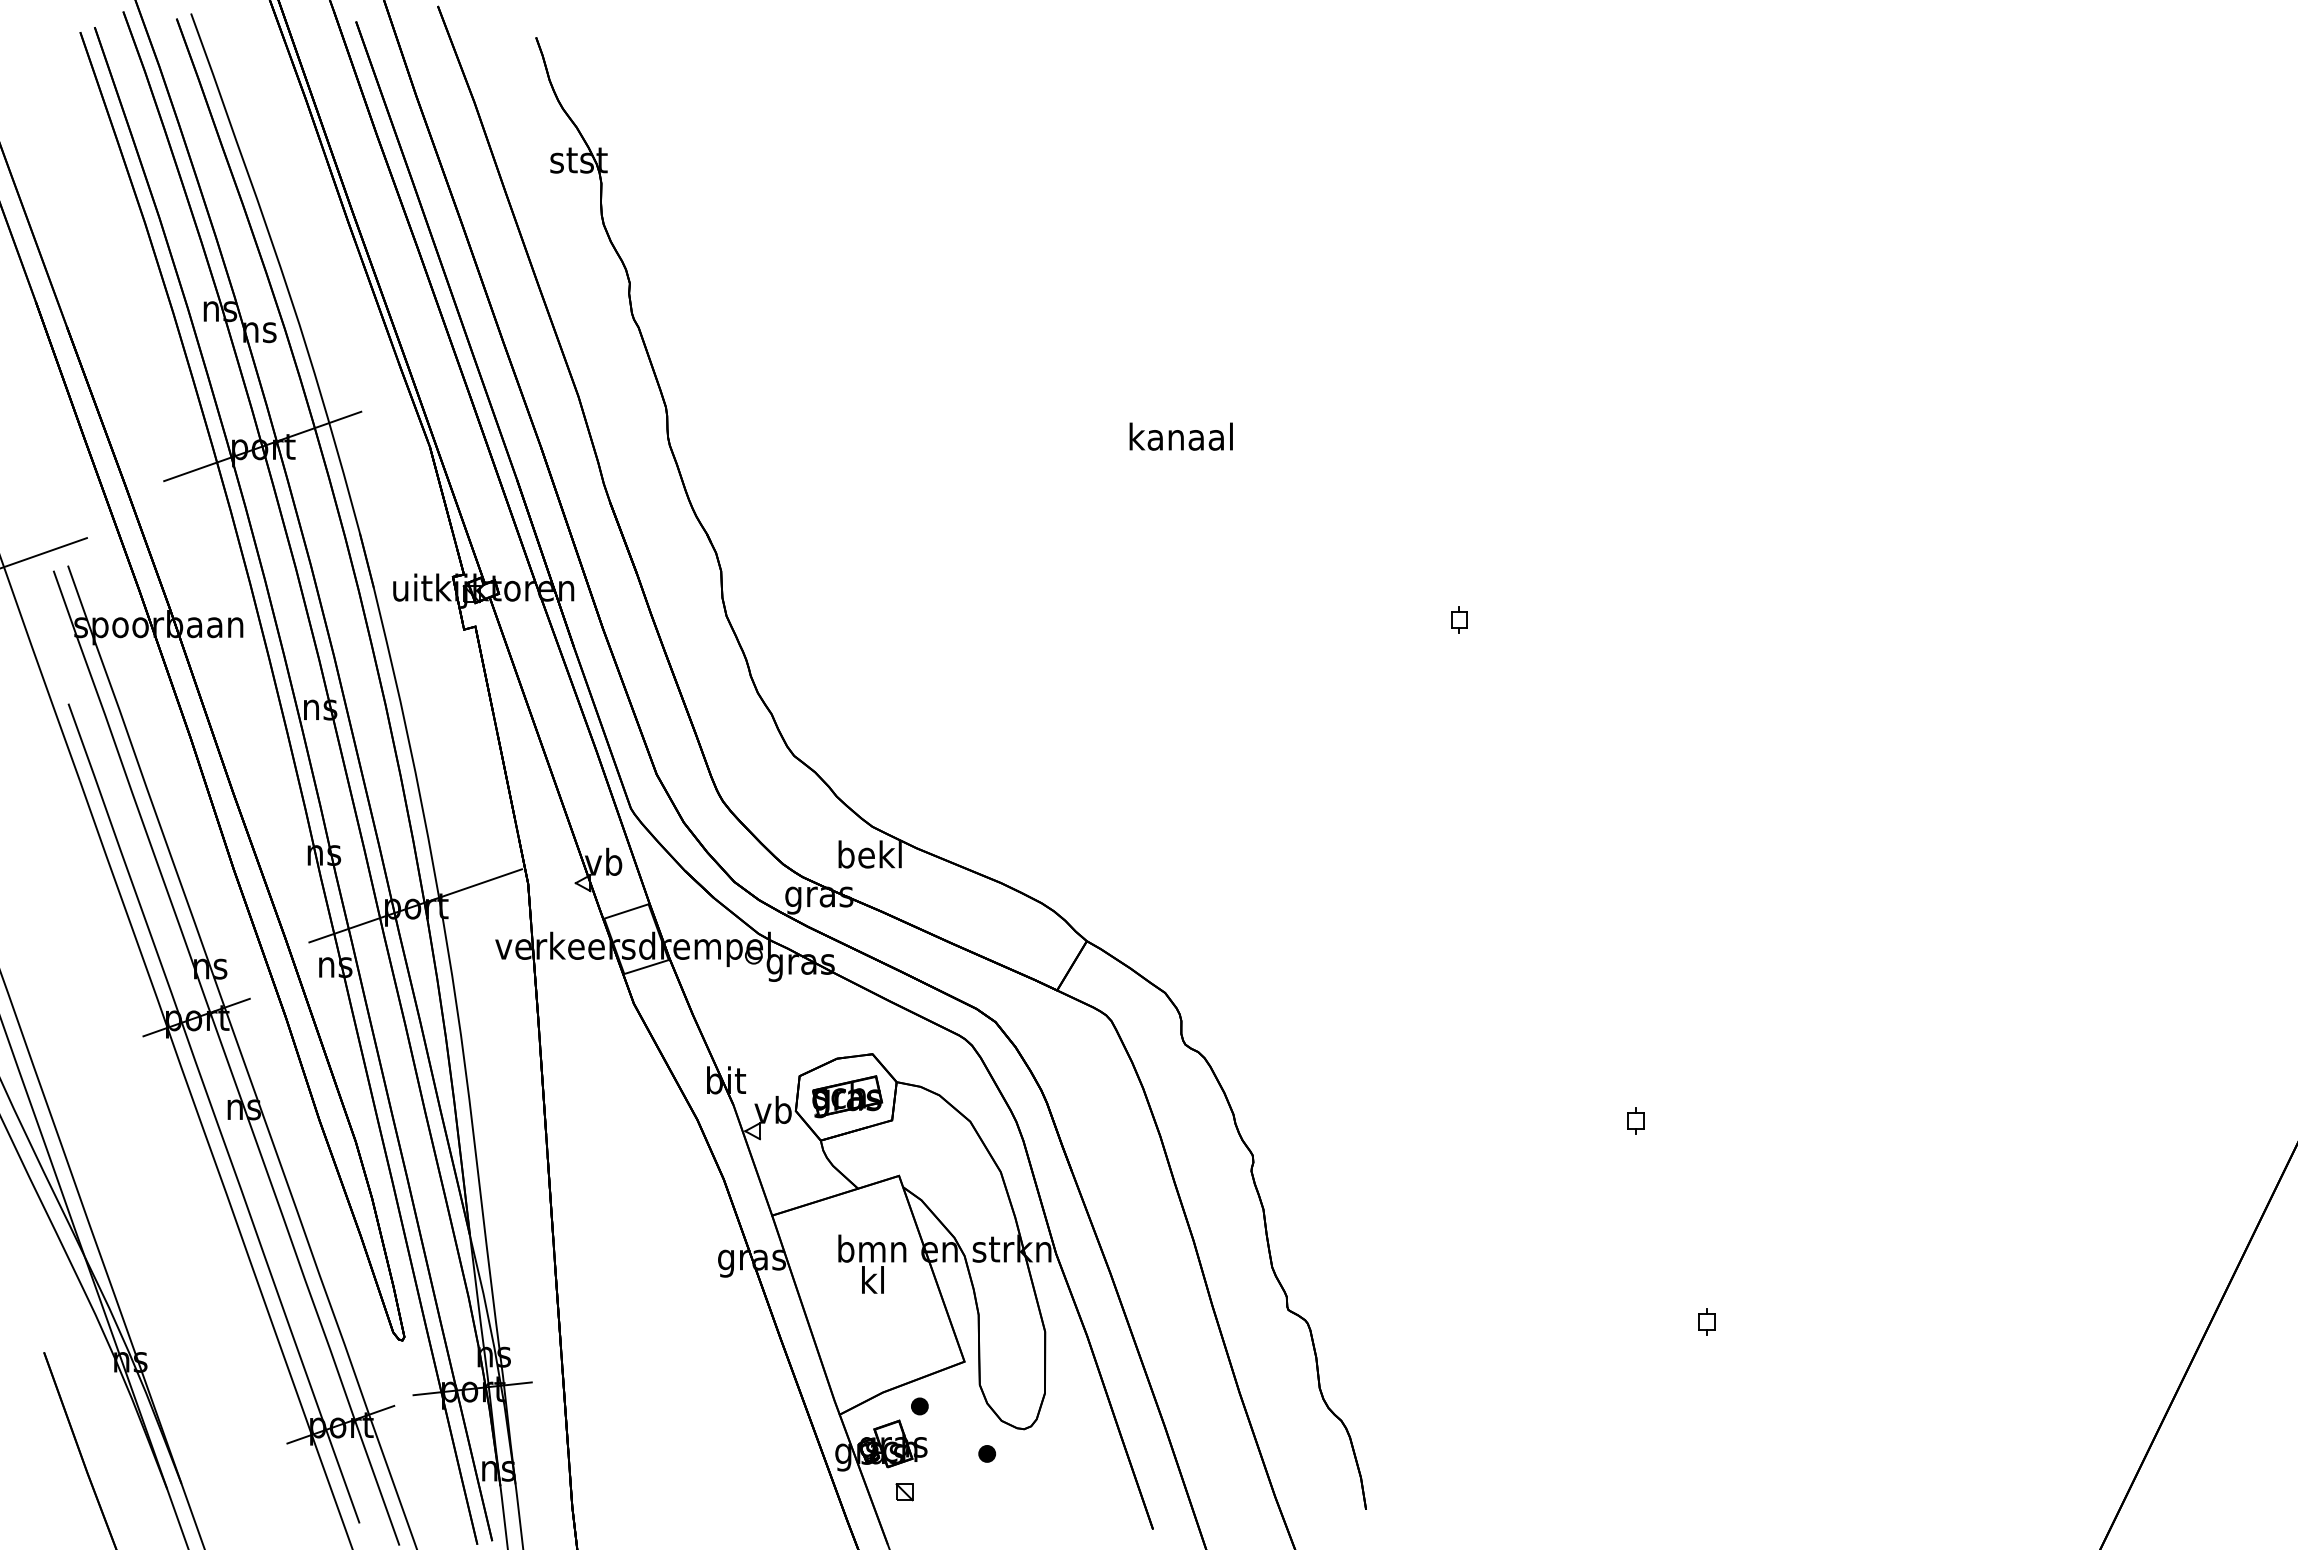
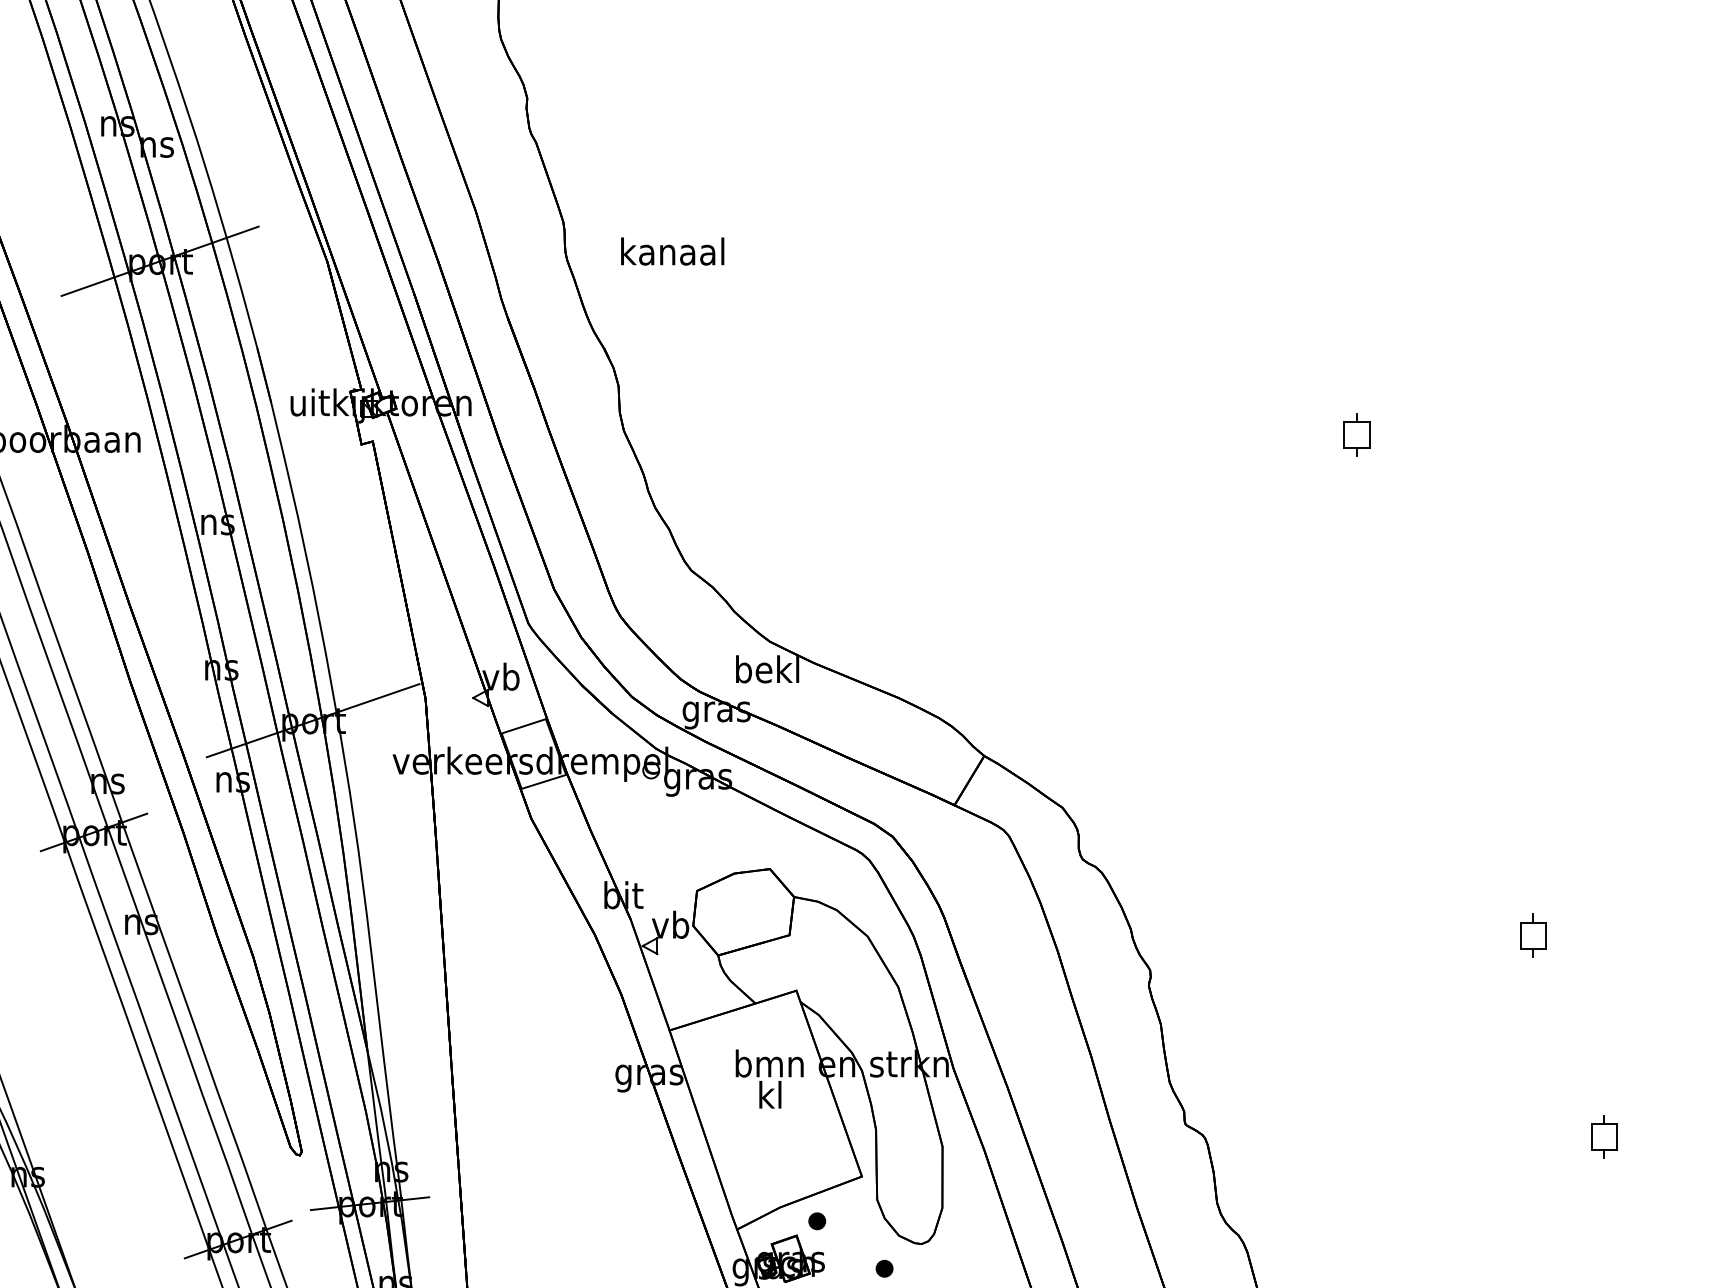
text: (1180, 436) -> (671, 251), moved
part: (1459, 619) -> (1356, 434), size x1.6
part: (847, 1096) -> (744, 911), removed
part: (1635, 1120) -> (1532, 935), size x1.6
part: (1706, 1321) -> (1603, 1136), size x1.6

